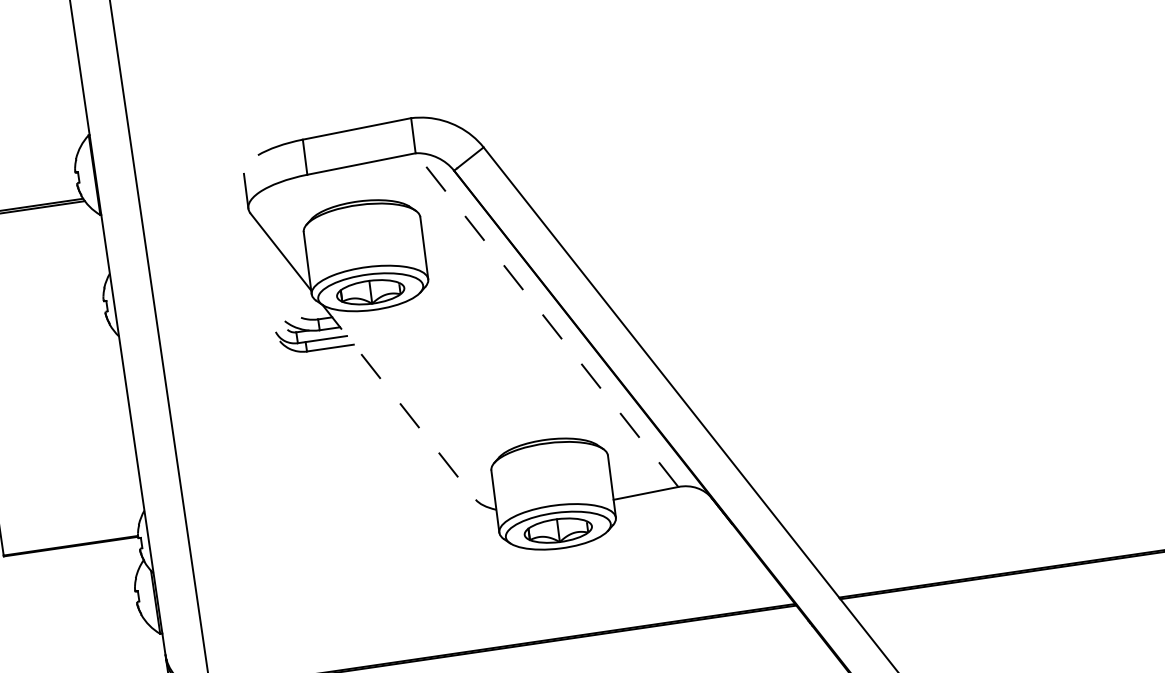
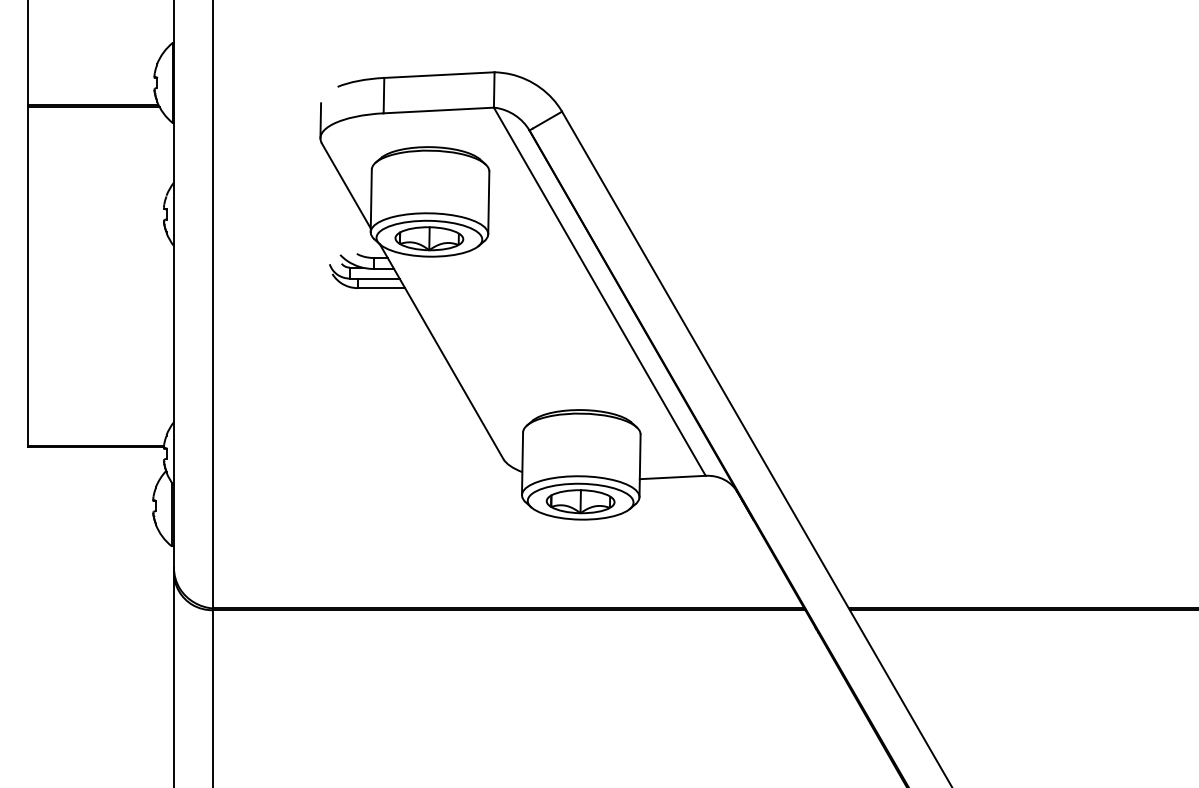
line: (546, 319) -> (599, 291), dashed -> solid
line: (398, 402) -> (441, 351), dashed -> solid

